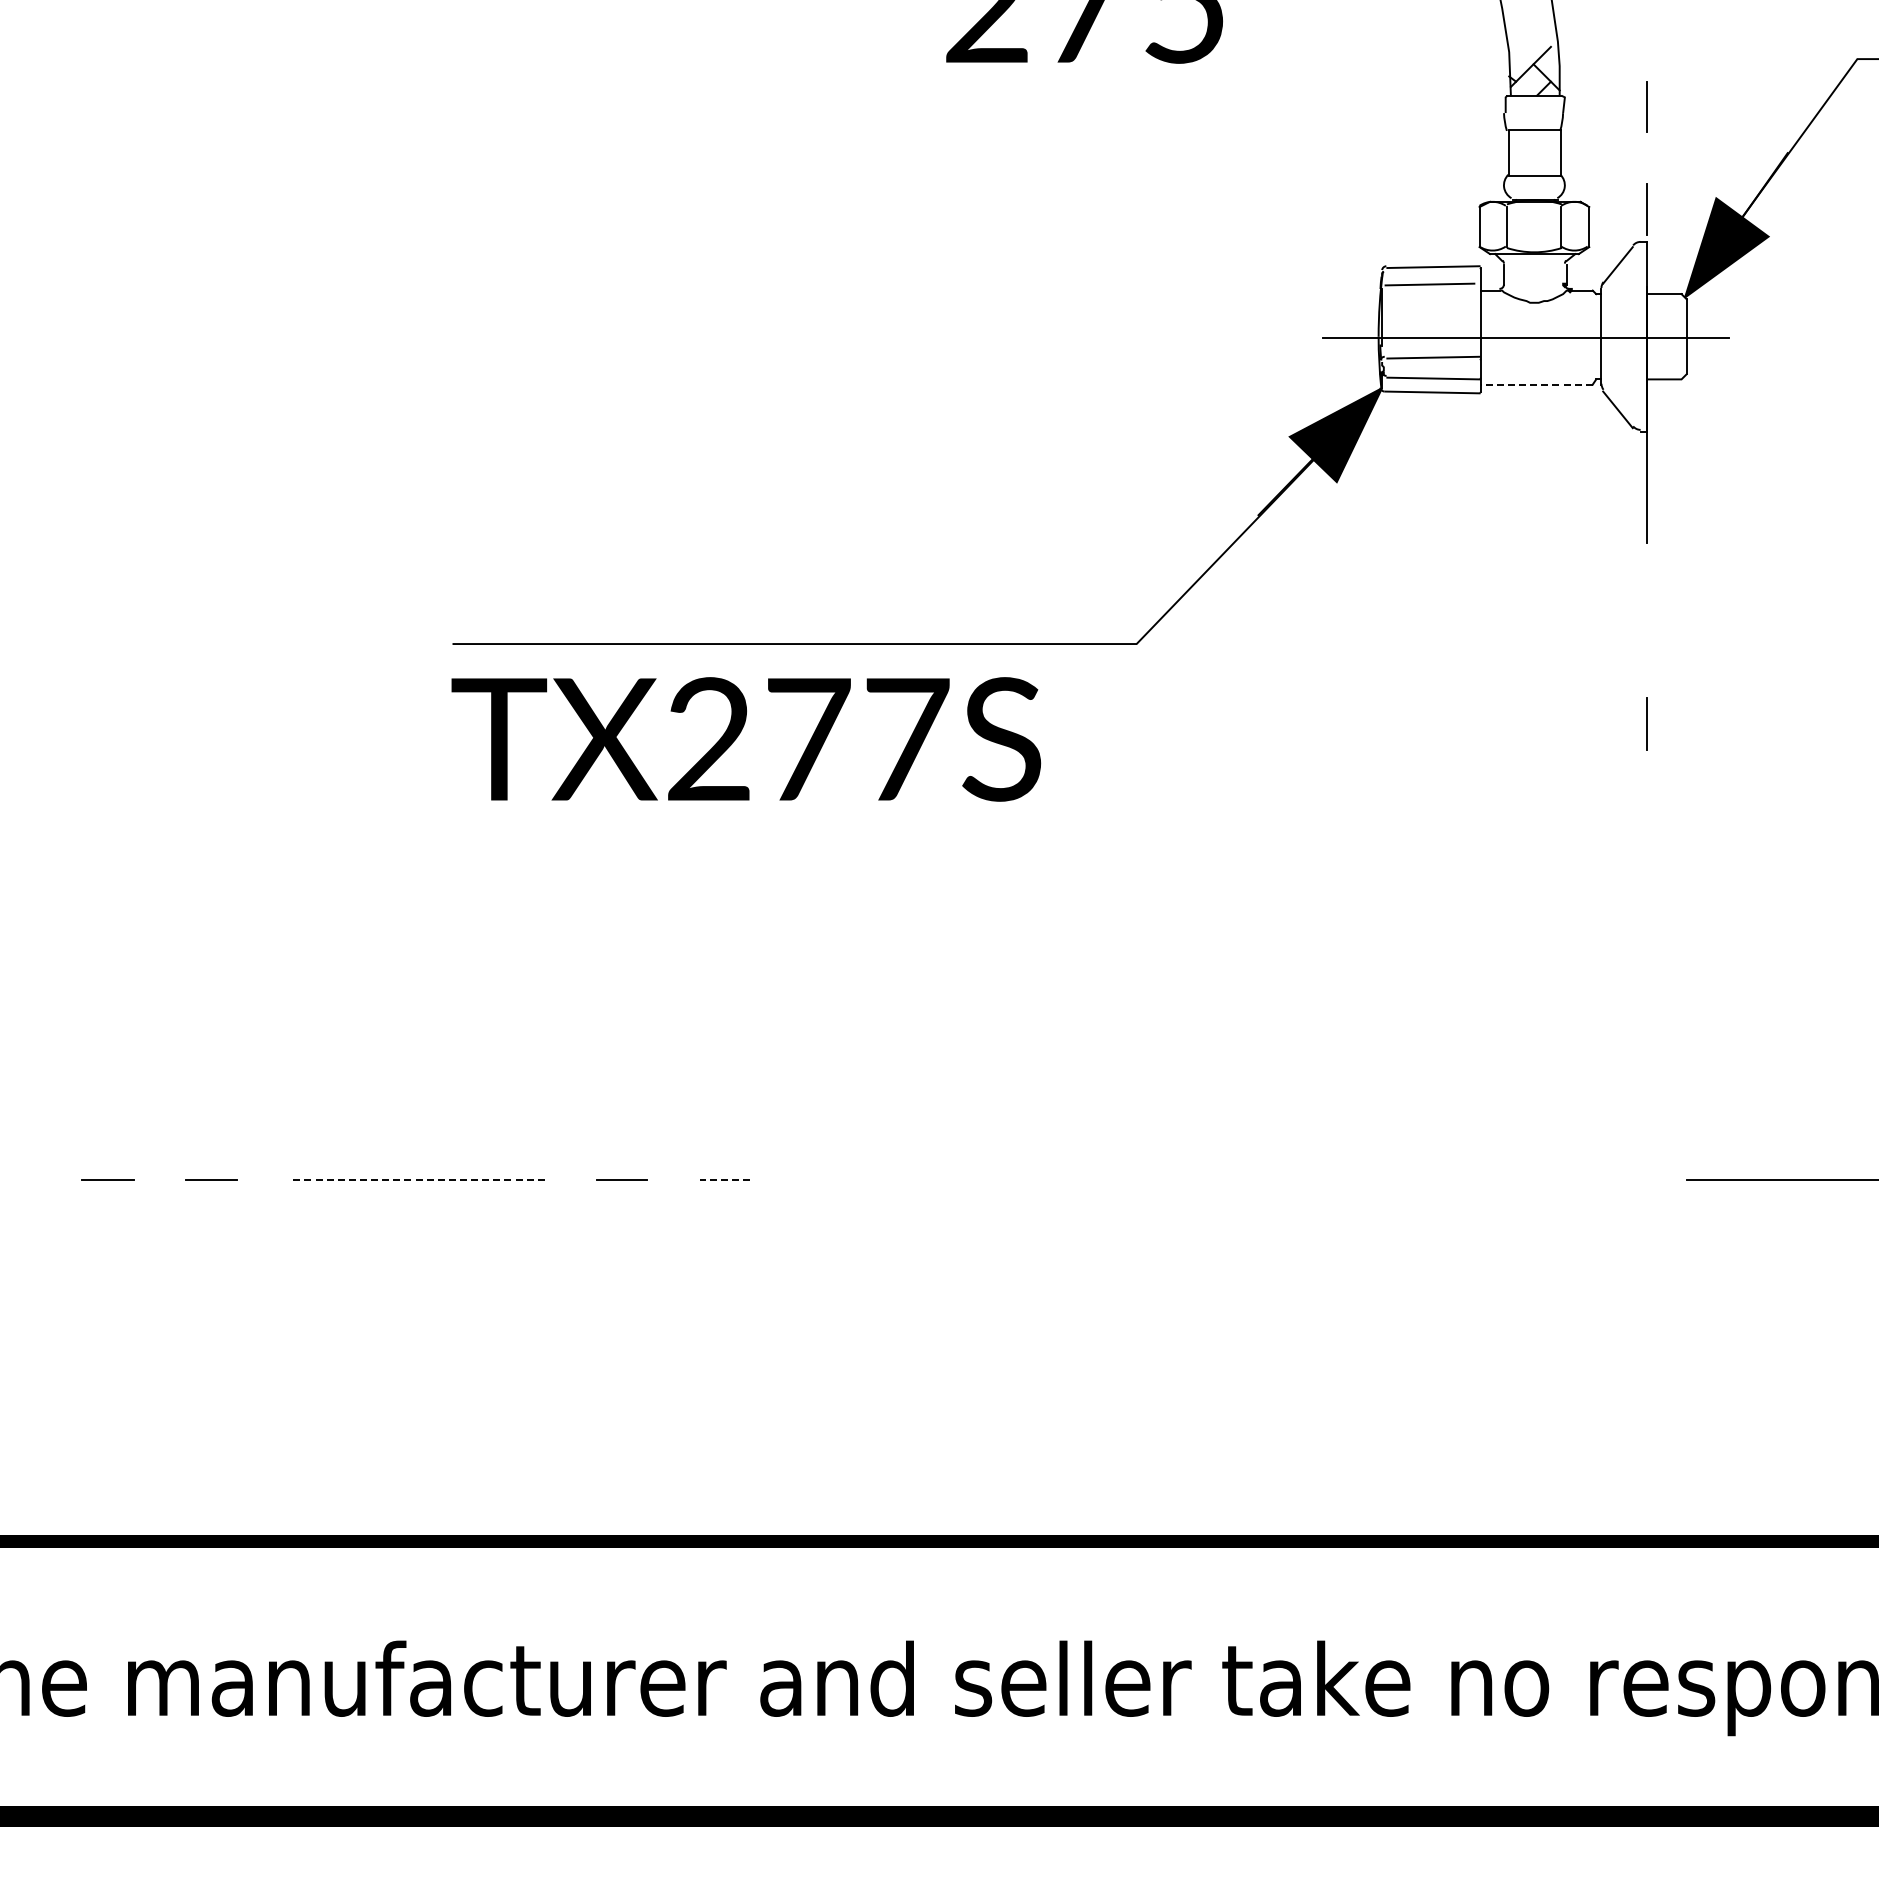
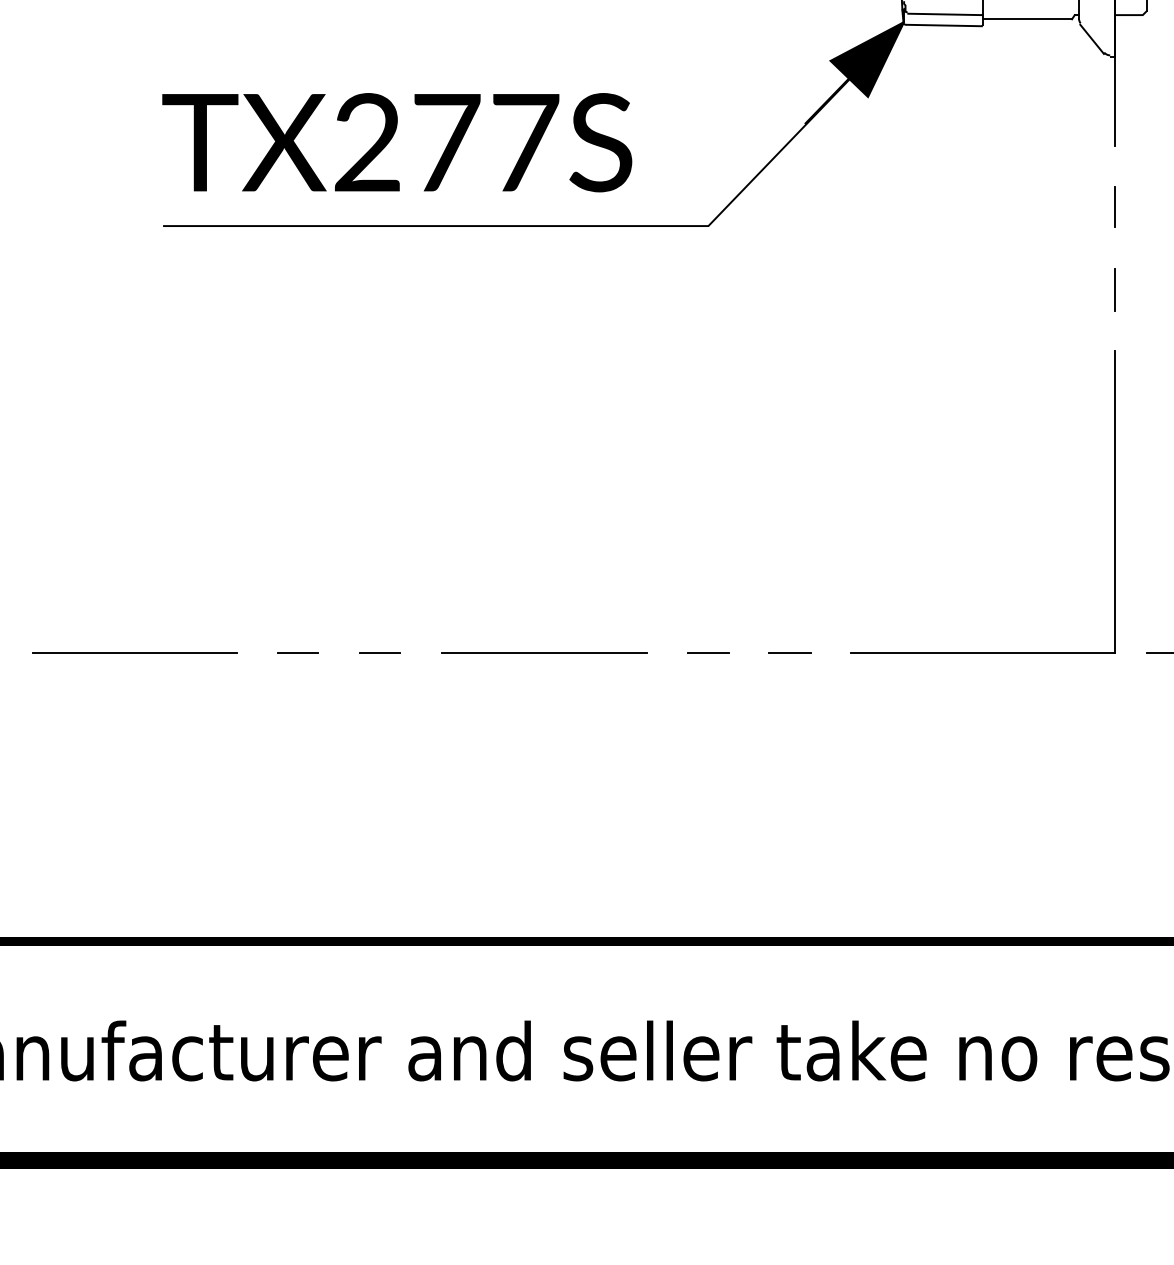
line: (1537, 384) -> (1027, 19), dashed -> solid
line: (1646, 620) -> (1114, 207), added
text: (746, 739) -> (397, 142), moved
part: (1646, 990) -> (1114, 502), added
line: (416, 1180) -> (134, 653), dashed -> solid
line: (724, 1180) -> (379, 653), dashed -> solid
line: (931, 1180) -> (544, 653), added
line: (1136, 1180) -> (708, 653), added
line: (1239, 1180) -> (790, 653), added

